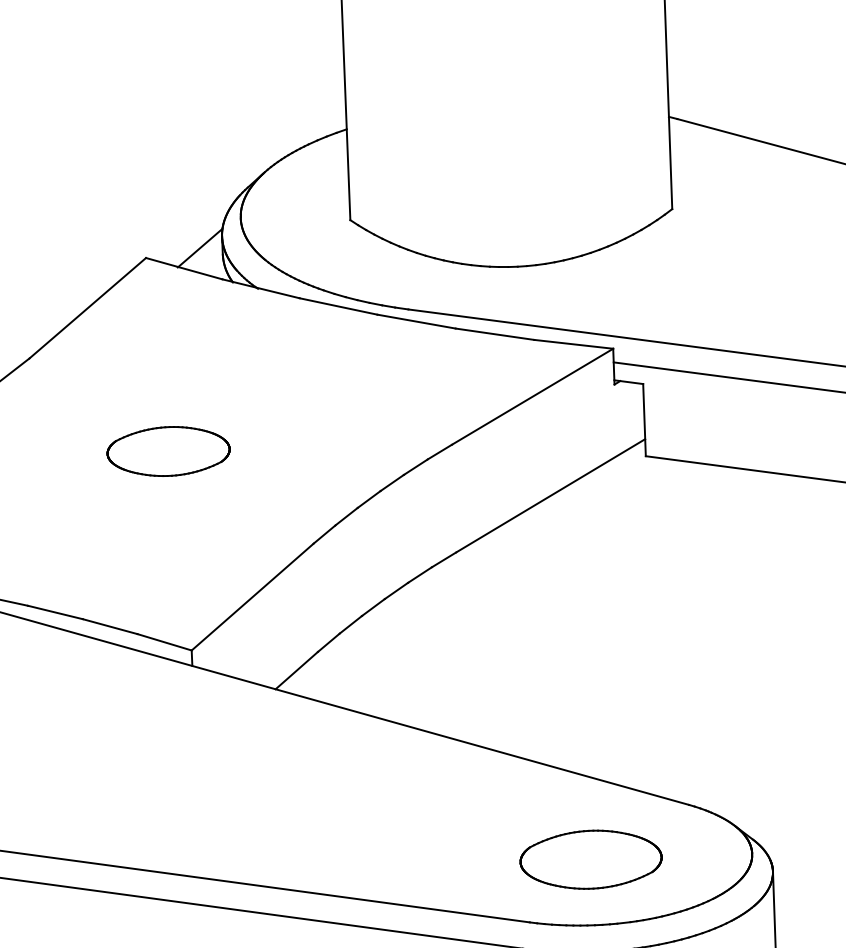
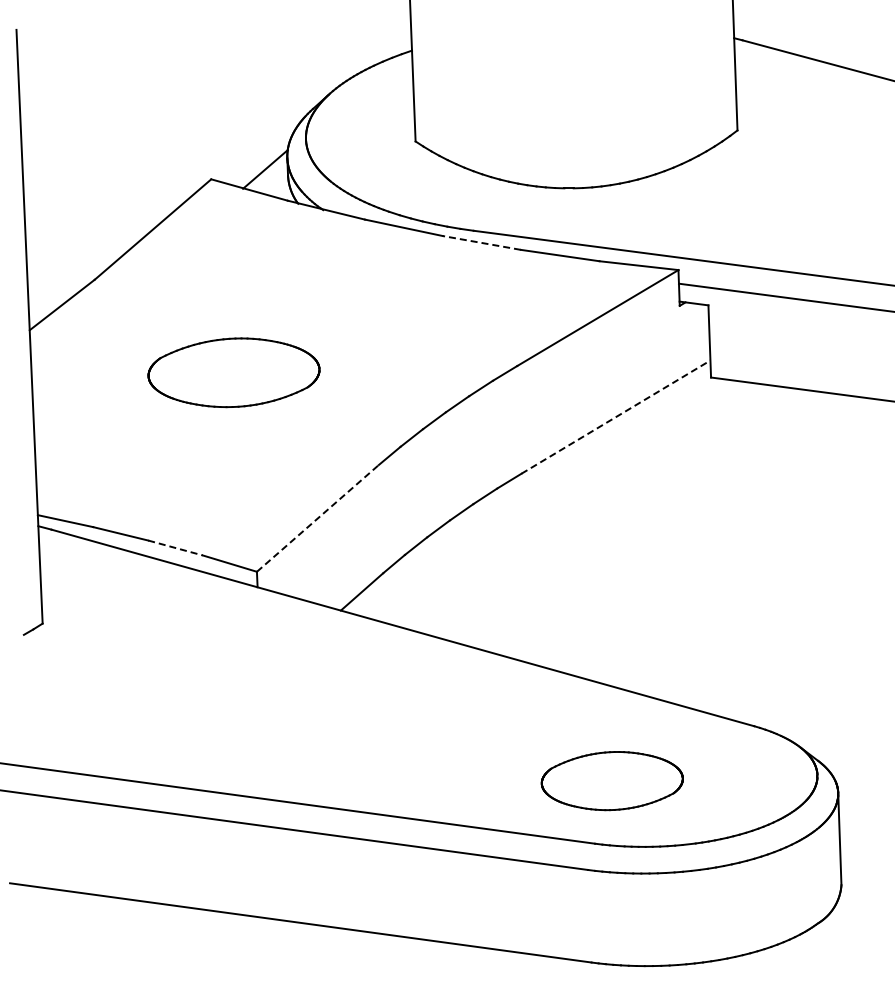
line: (416, 321) -> (481, 242), solid -> dashed
part: (168, 451) -> (233, 372), size x1.4
line: (551, 495) -> (616, 416), solid -> dashed
line: (253, 597) -> (318, 518), solid -> dashed
line: (110, 627) -> (175, 548), solid -> dashed
part: (590, 860) -> (611, 781), moved

